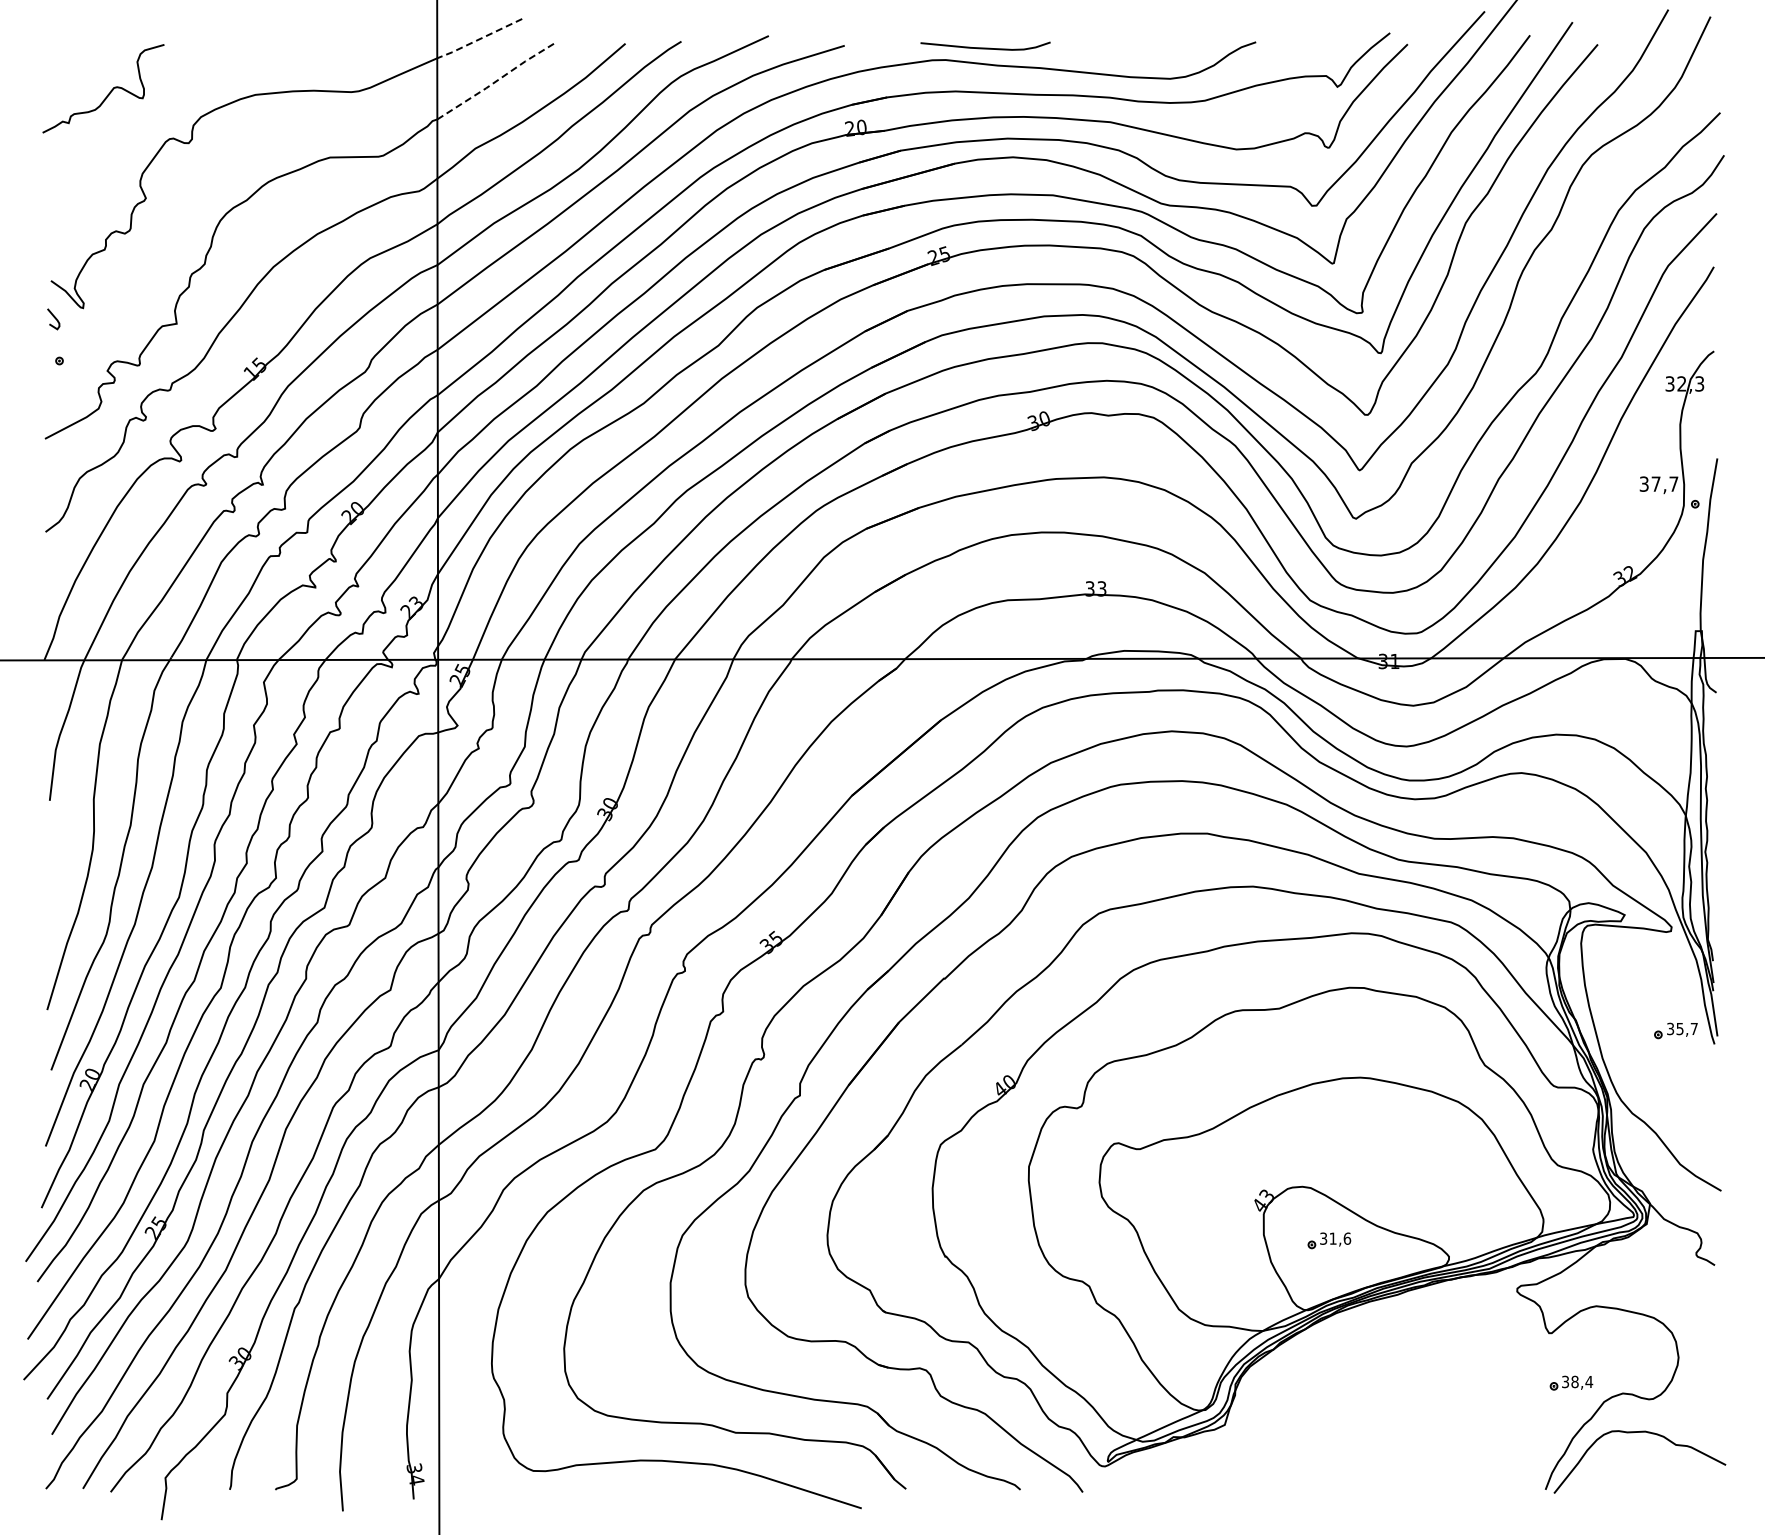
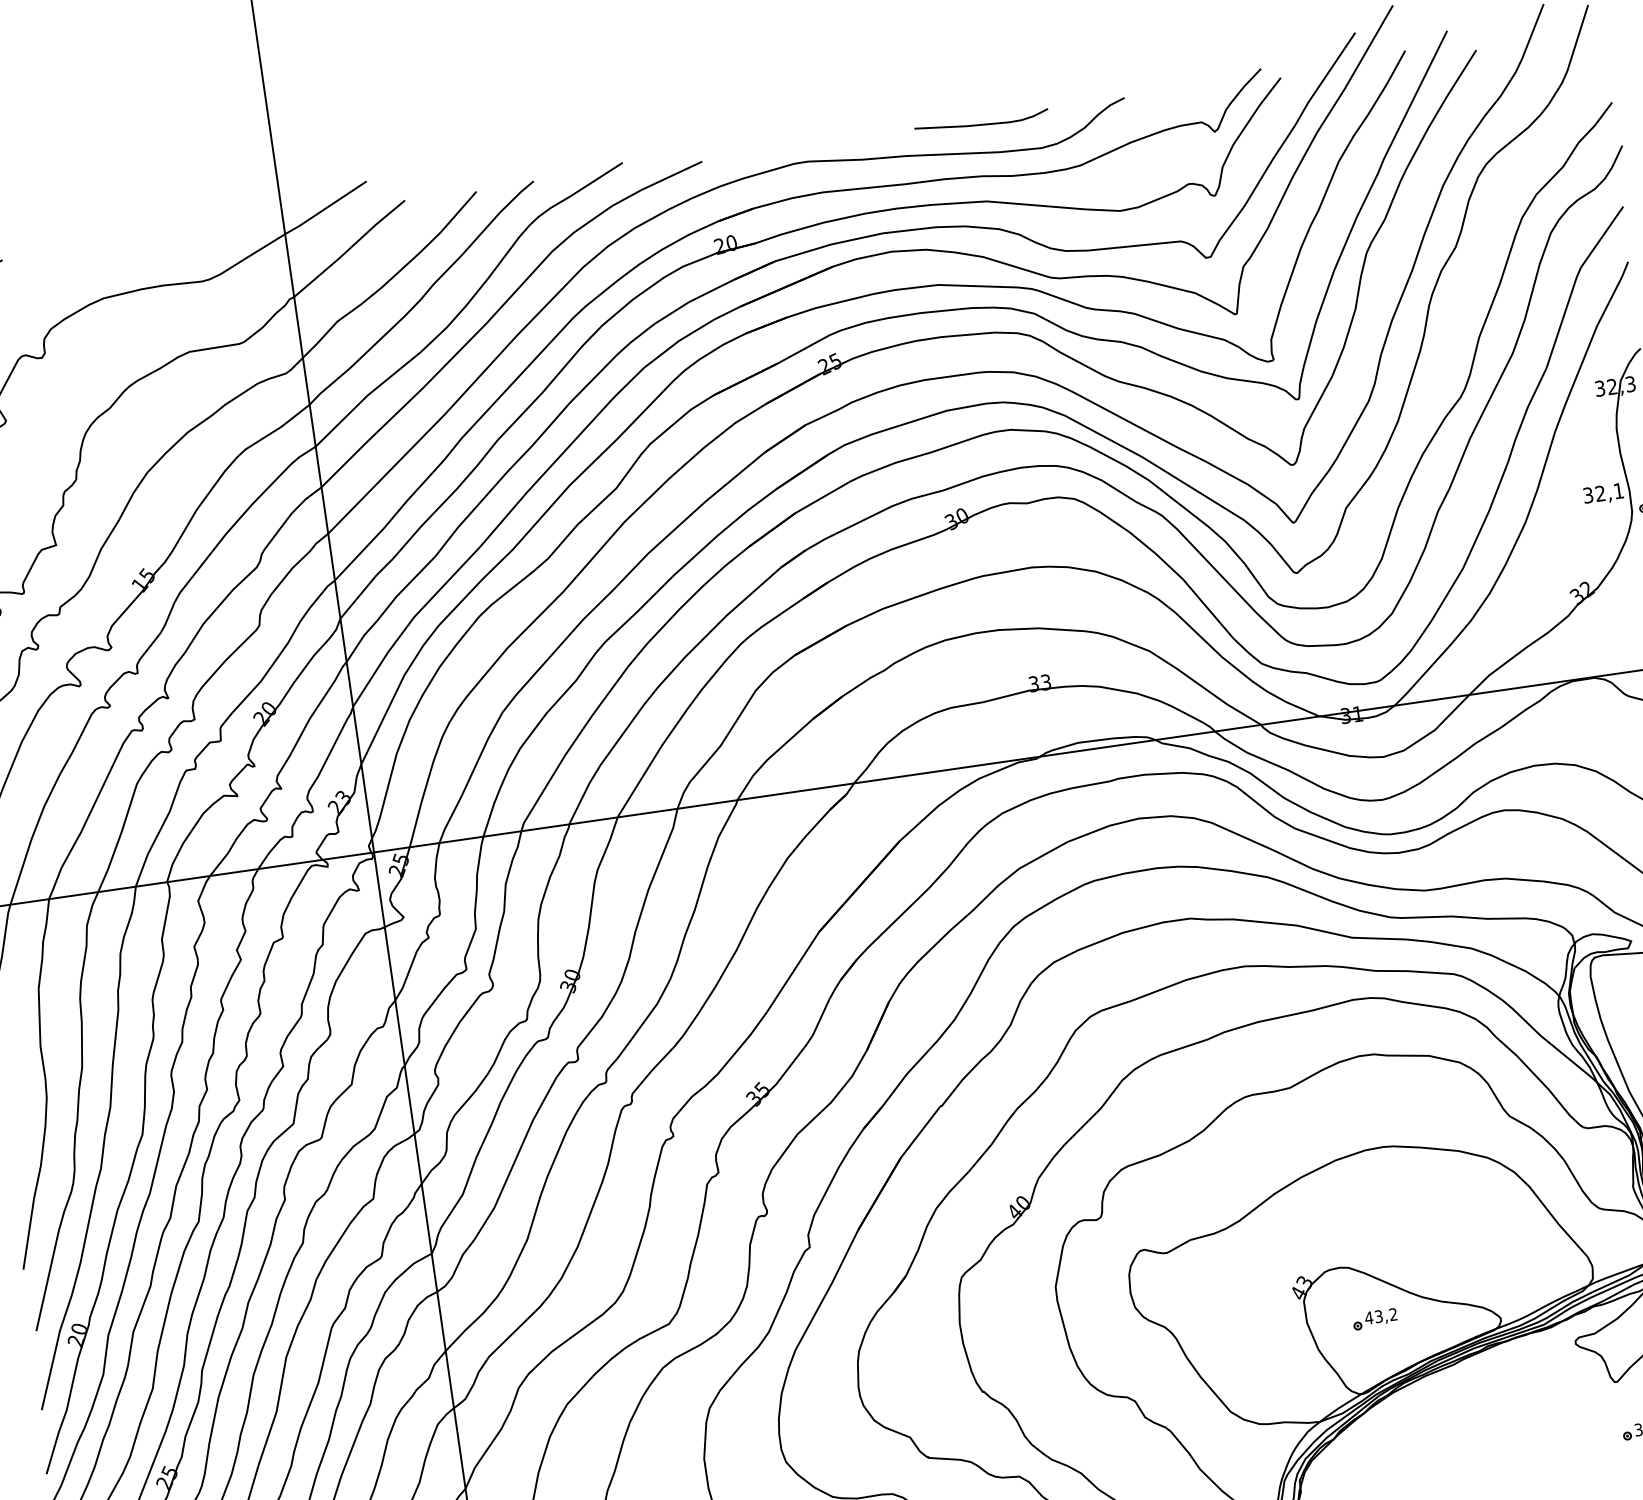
line: (479, 39) -> (325, 208), dashed -> solid
curve: (985, 47) -> (981, 123), moved
line: (497, 80) -> (350, 248), dashed -> solid
text: (1664, 483) -> (1609, 491), 37,7 -> 32,1
text: (1335, 1238) -> (1381, 1316), 31,6 -> 43,2

